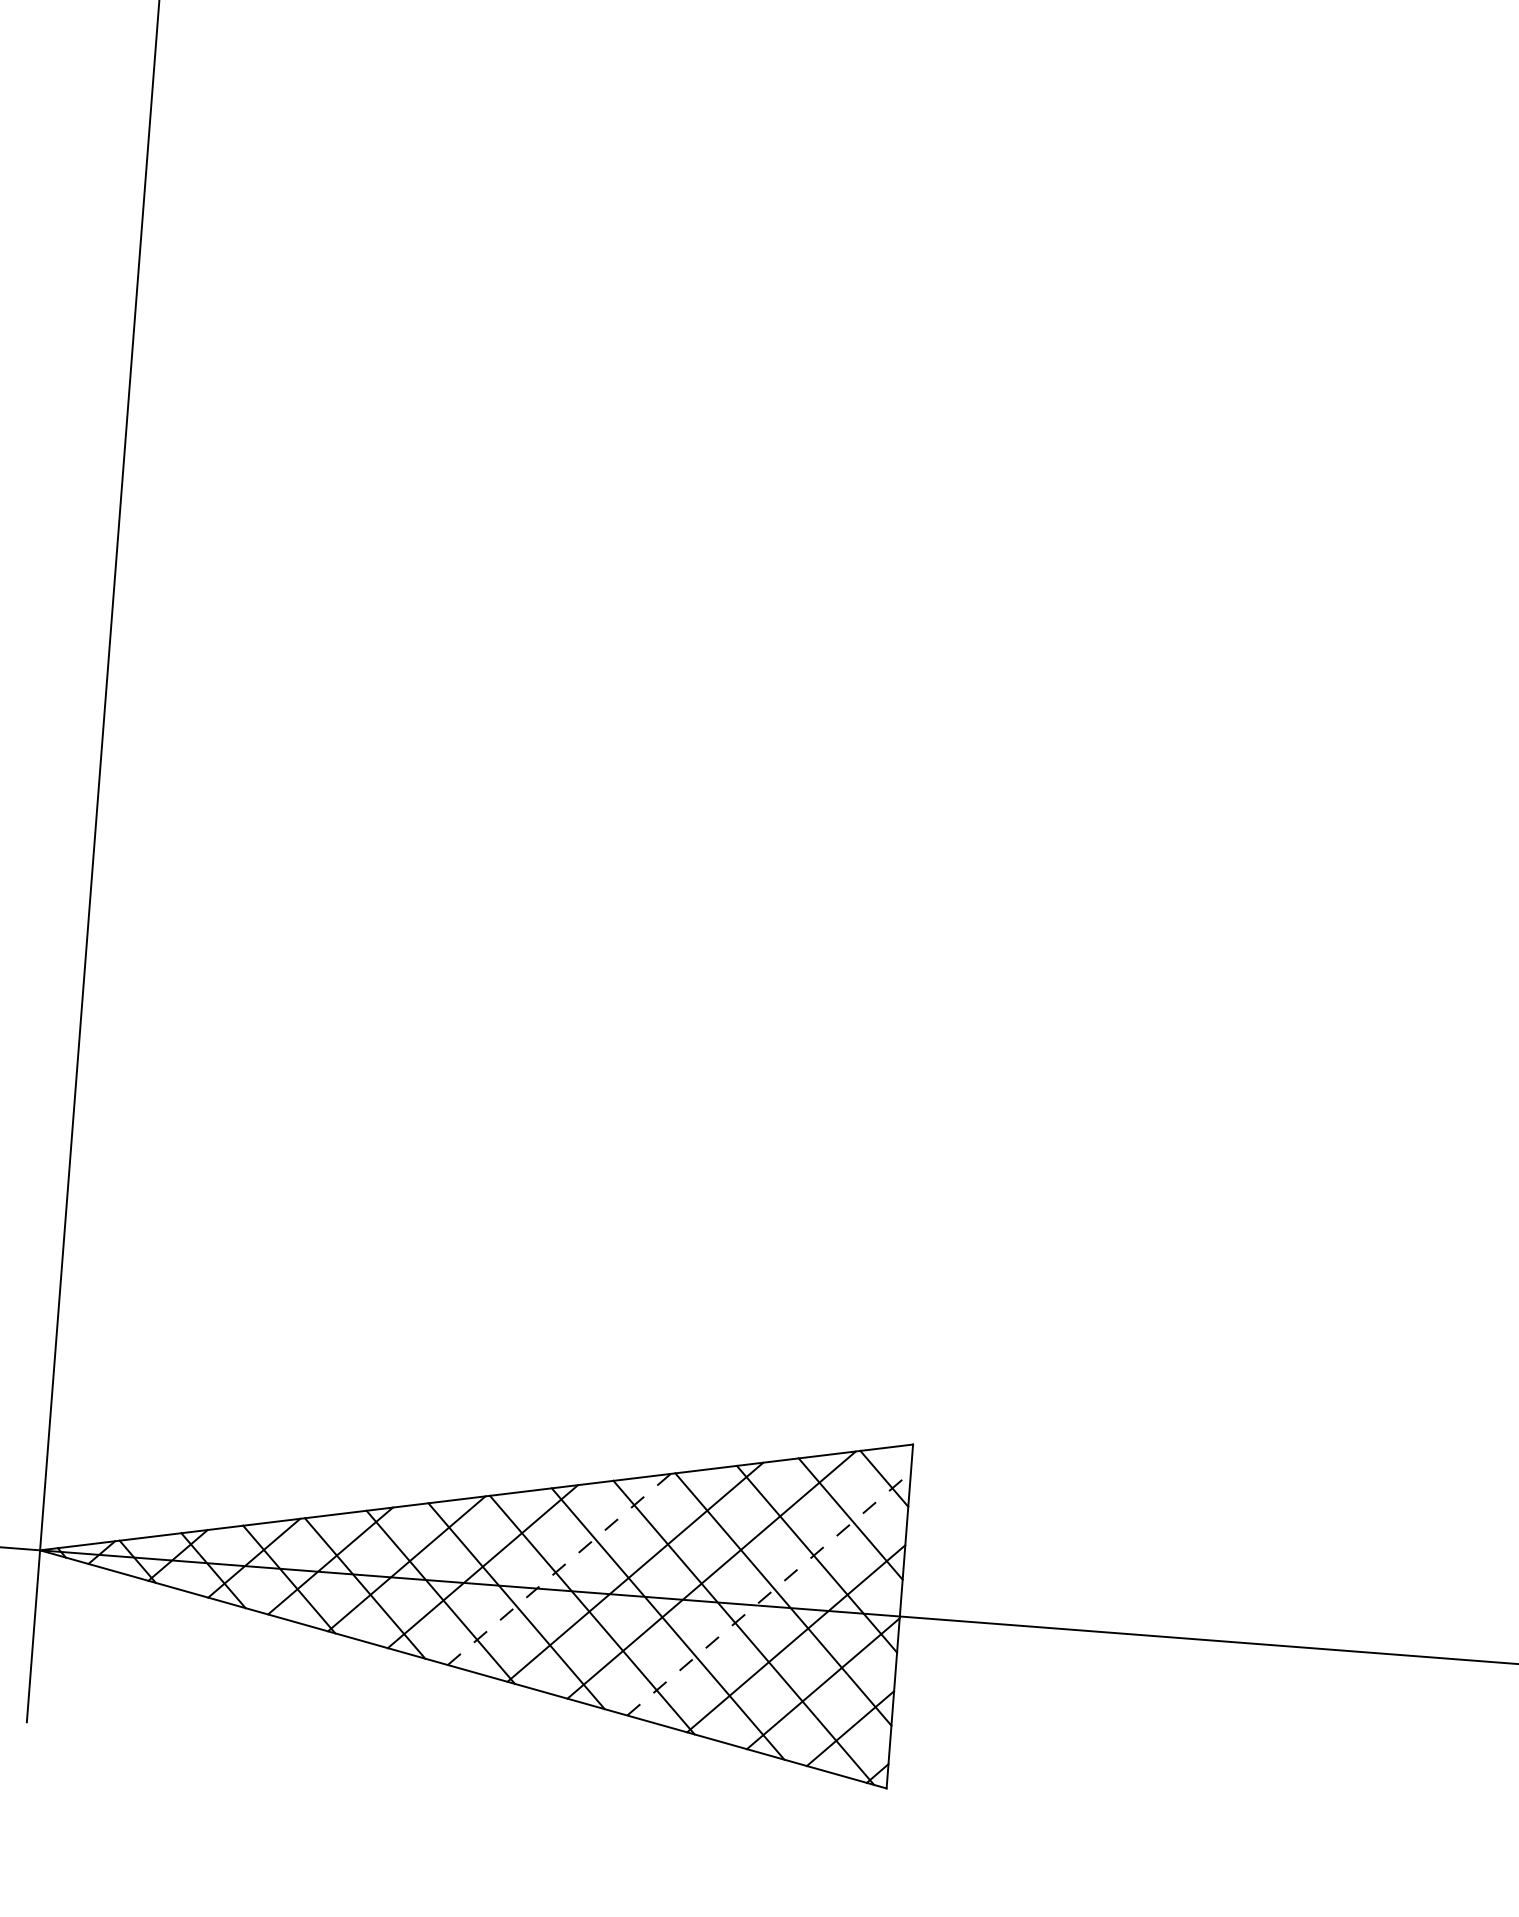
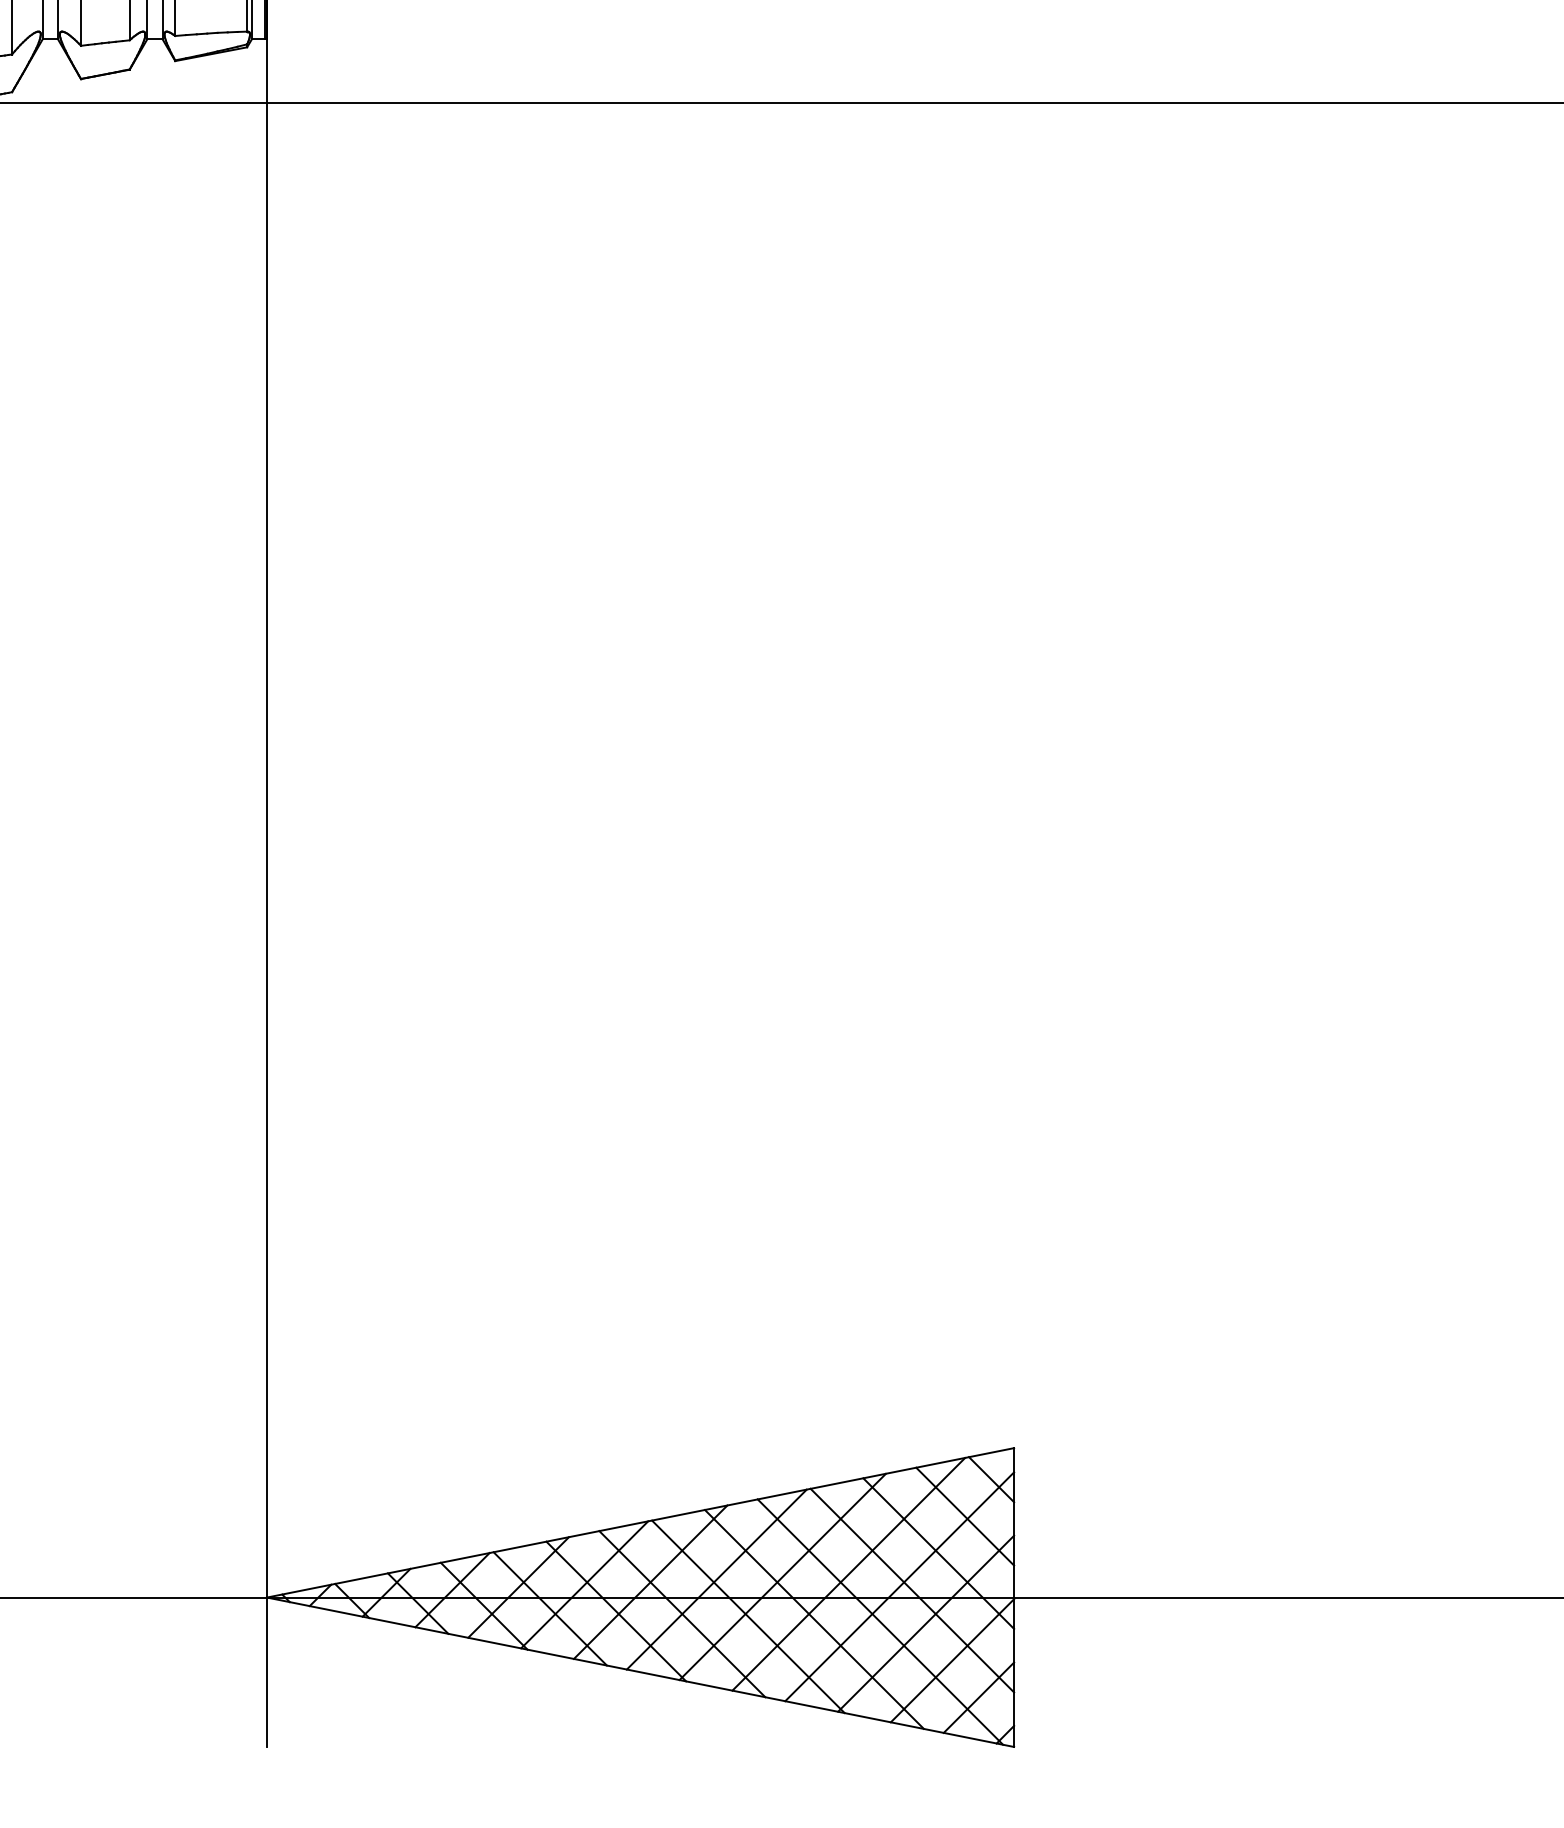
line: (560, 1569) -> (717, 1579), dashed -> solid
line: (768, 1593) -> (899, 1586), dashed -> solid

